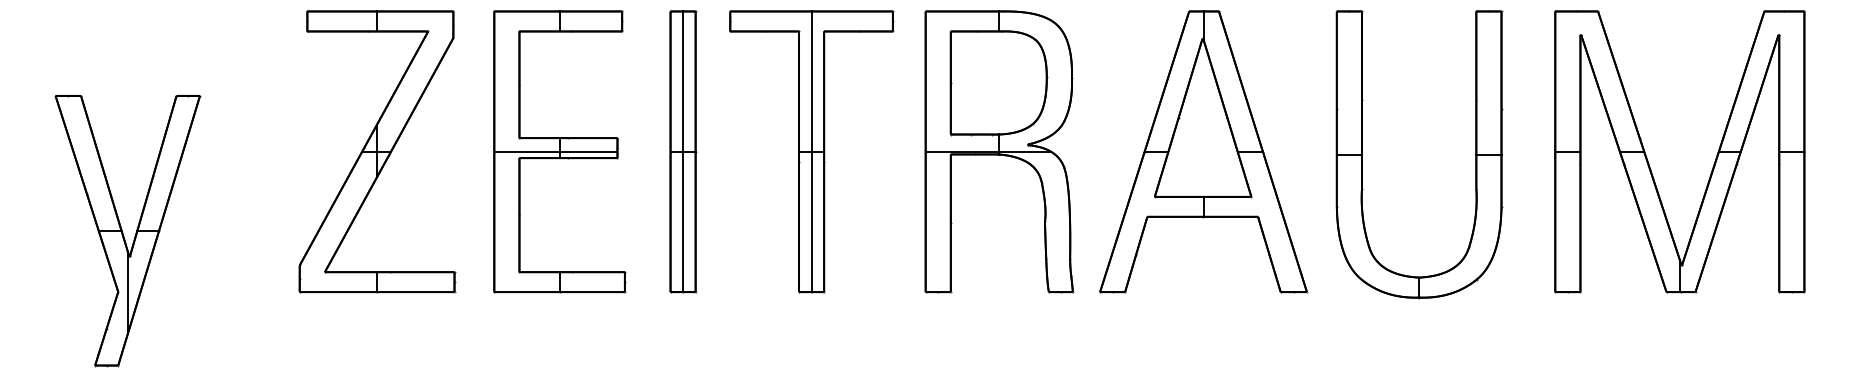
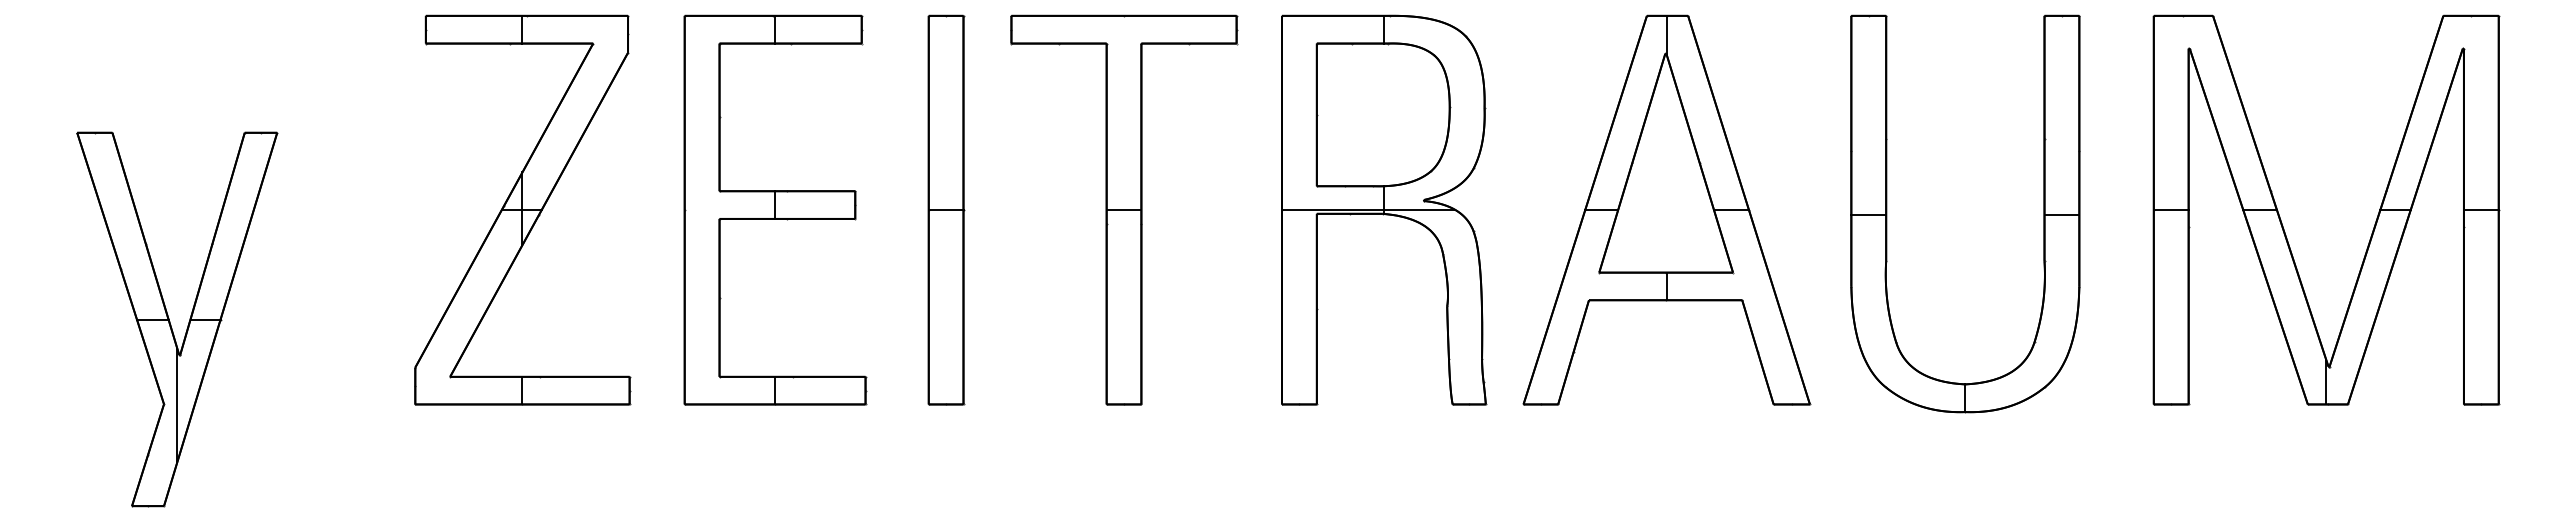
line: (683, 151) -> (946, 209), removed
line: (811, 151) -> (1124, 209), removed
line: (555, 152) -> (769, 210), removed

